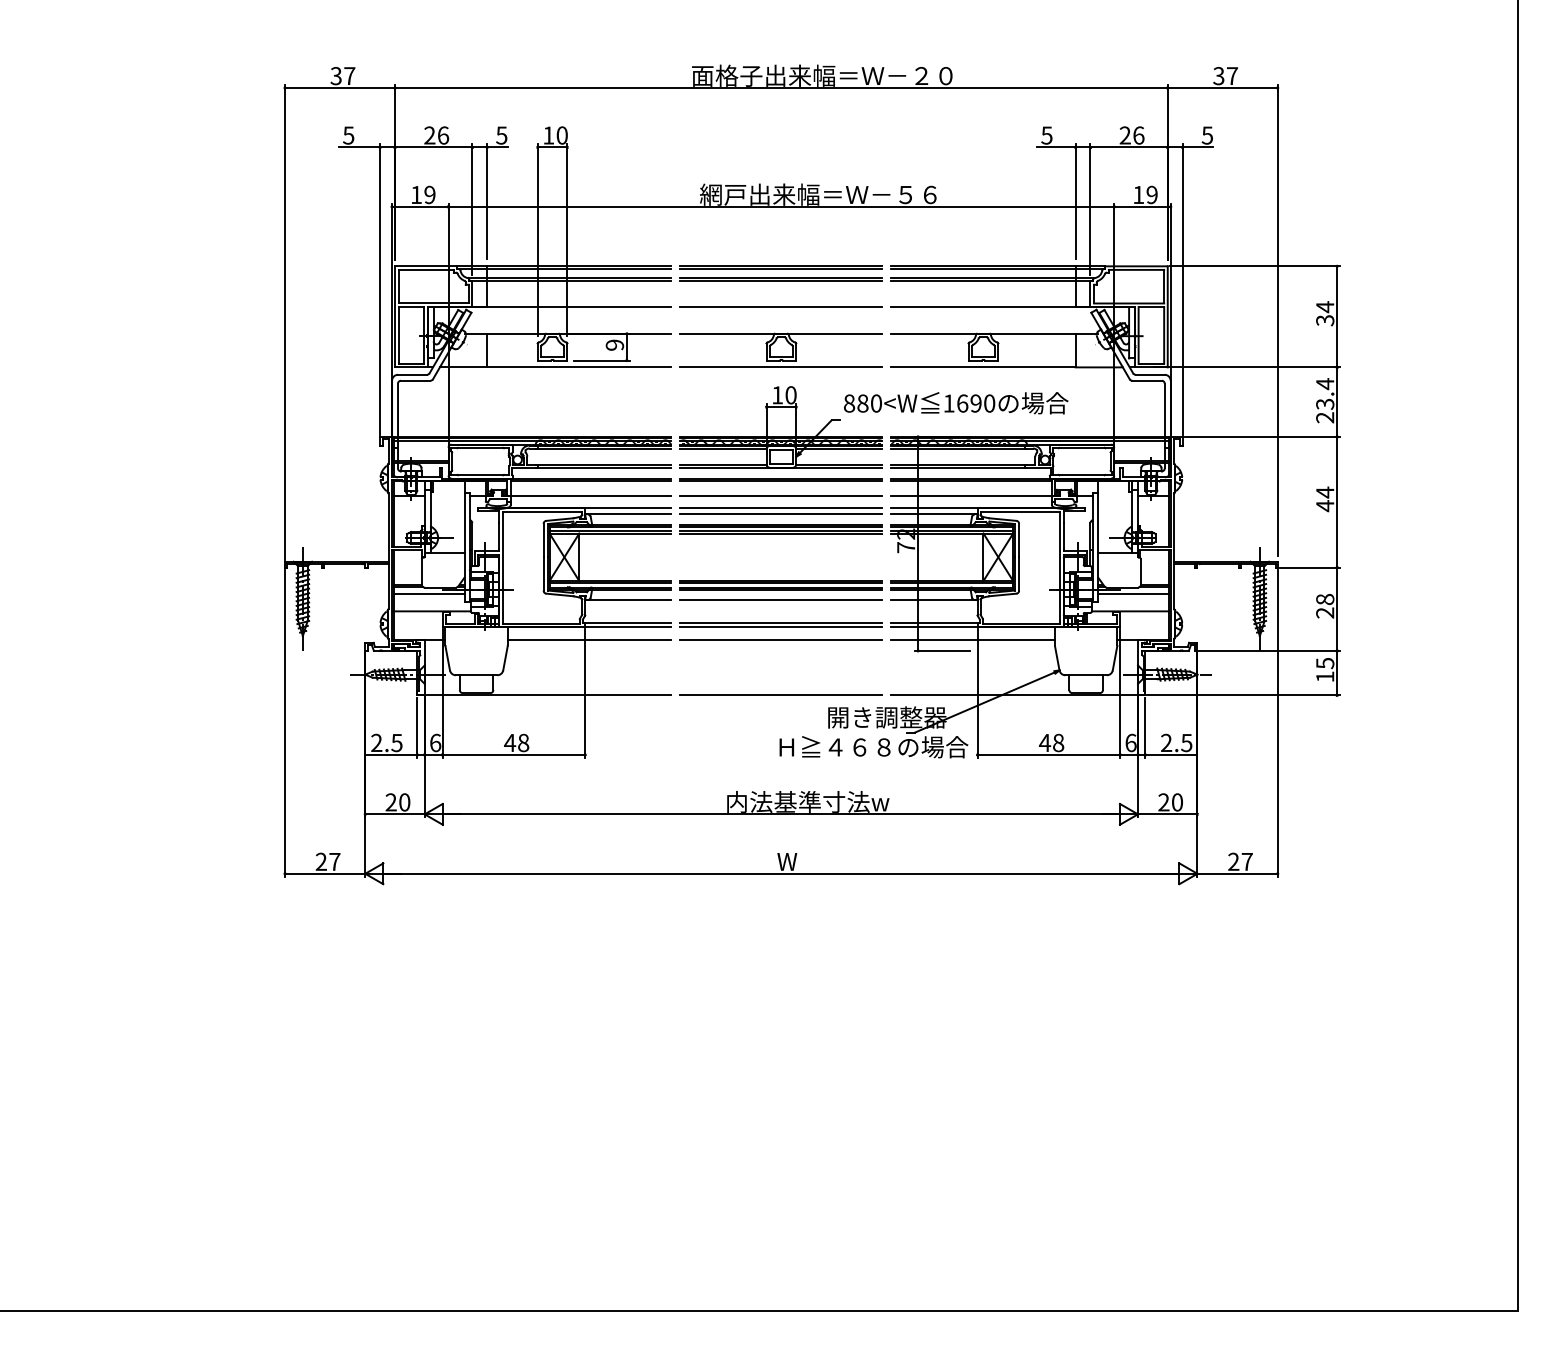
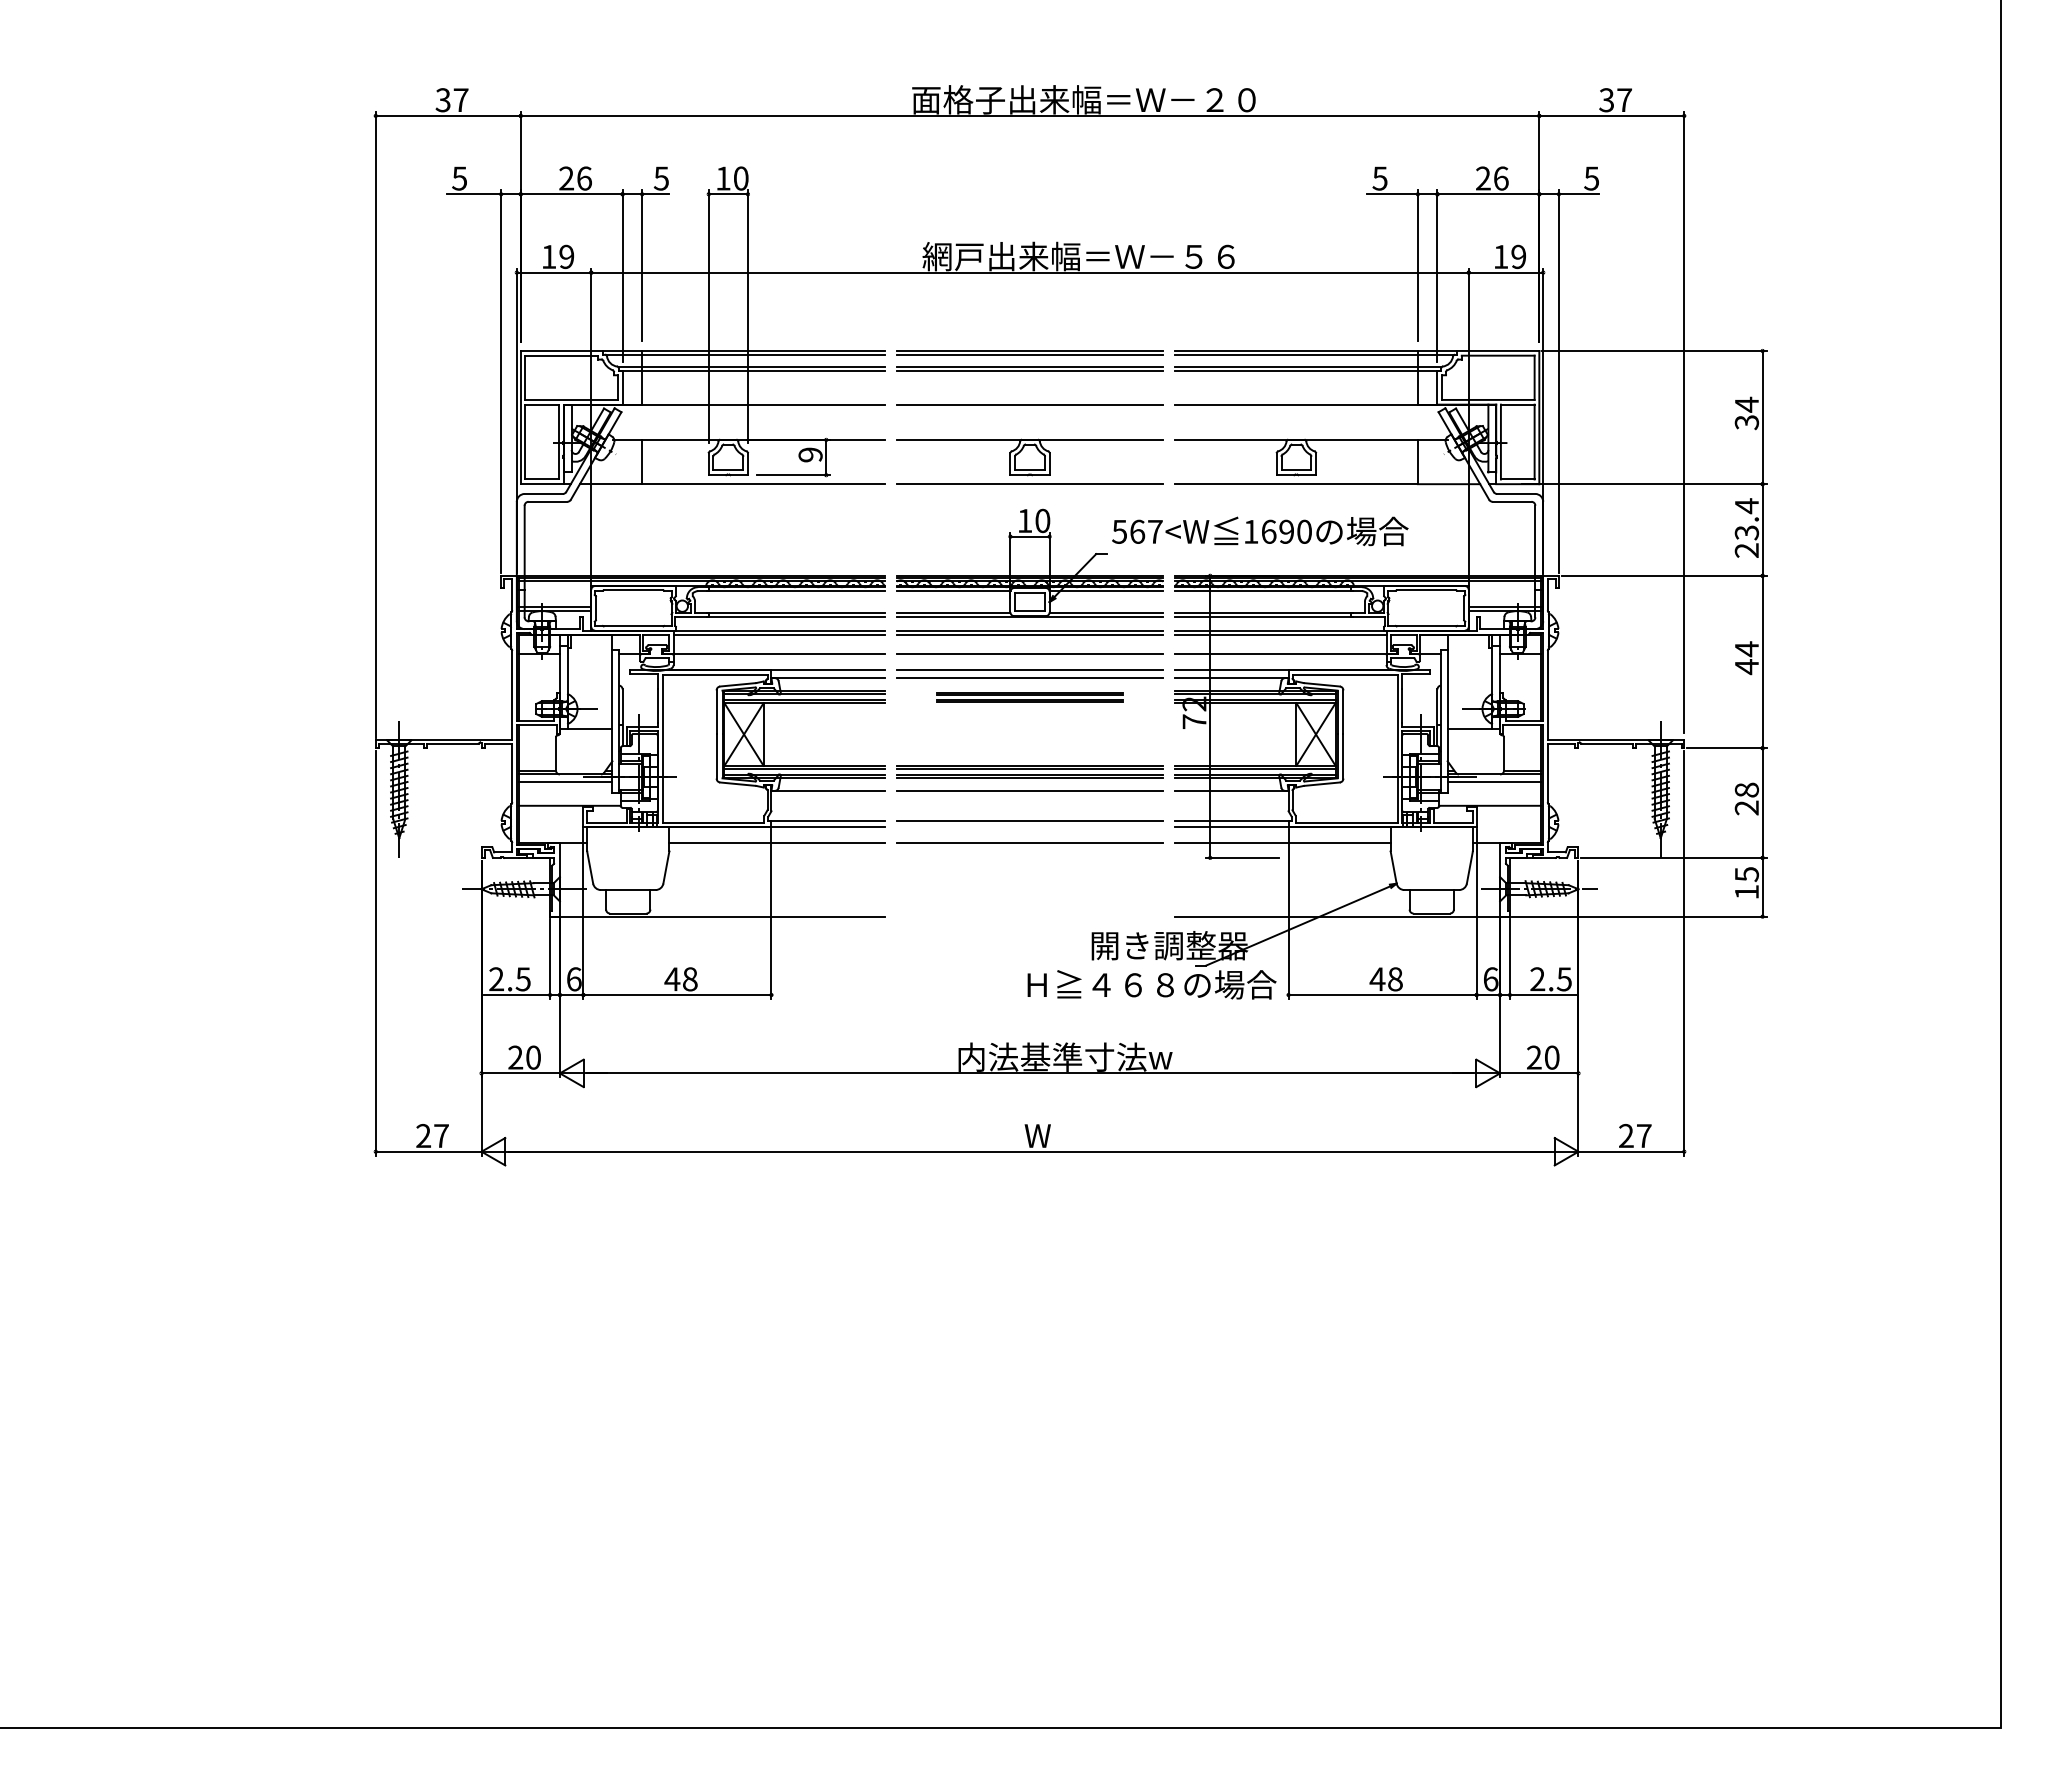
text: (862, 403) -> (1136, 531), 880<W -> 567<W
part: (780, 529) -> (1028, 697), size x0.7
line: (781, 627) -> (1030, 827), removed
line: (781, 695) -> (1030, 916), removed

